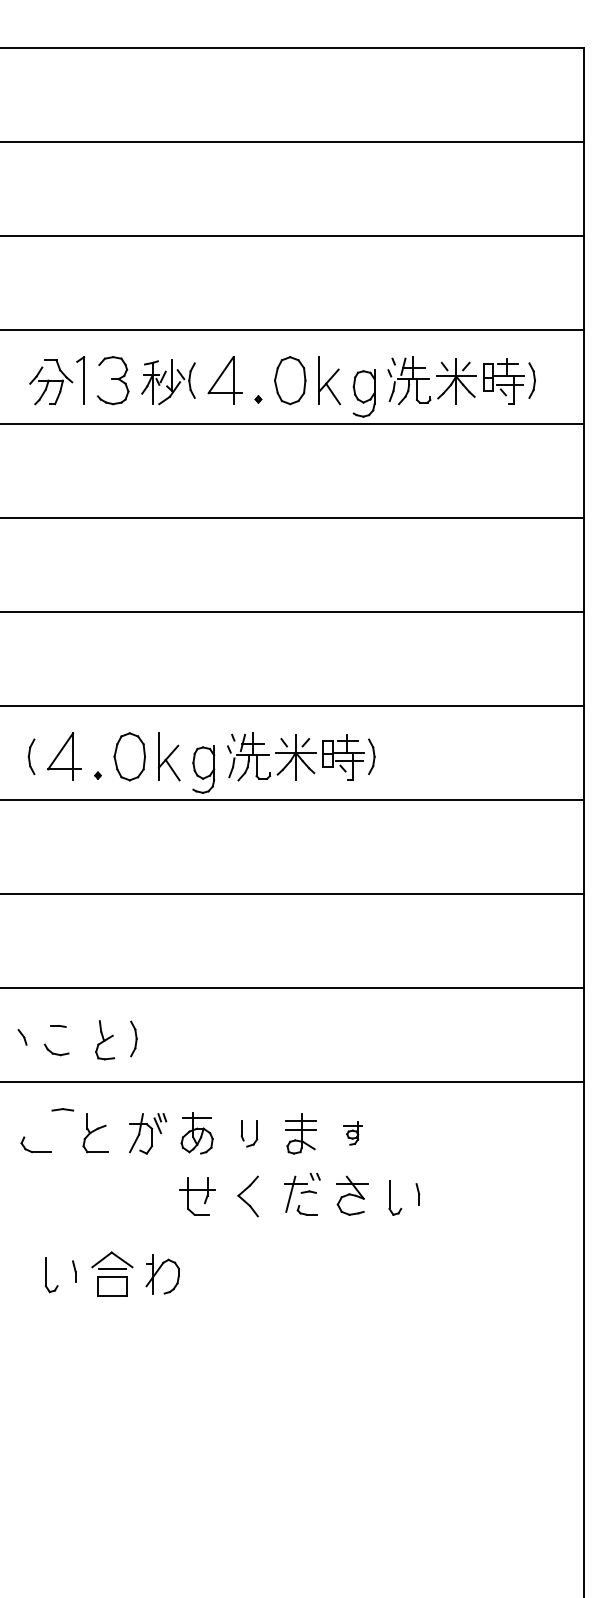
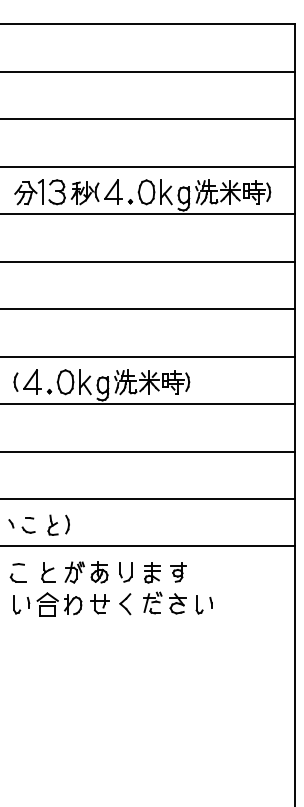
line: (62, 1109) -> (18, 564), moved
part: (248, 1133) -> (125, 572), size x1.43
part: (353, 1133) -> (178, 572), size x1.67
part: (111, 1274) -> (47, 604), moved

